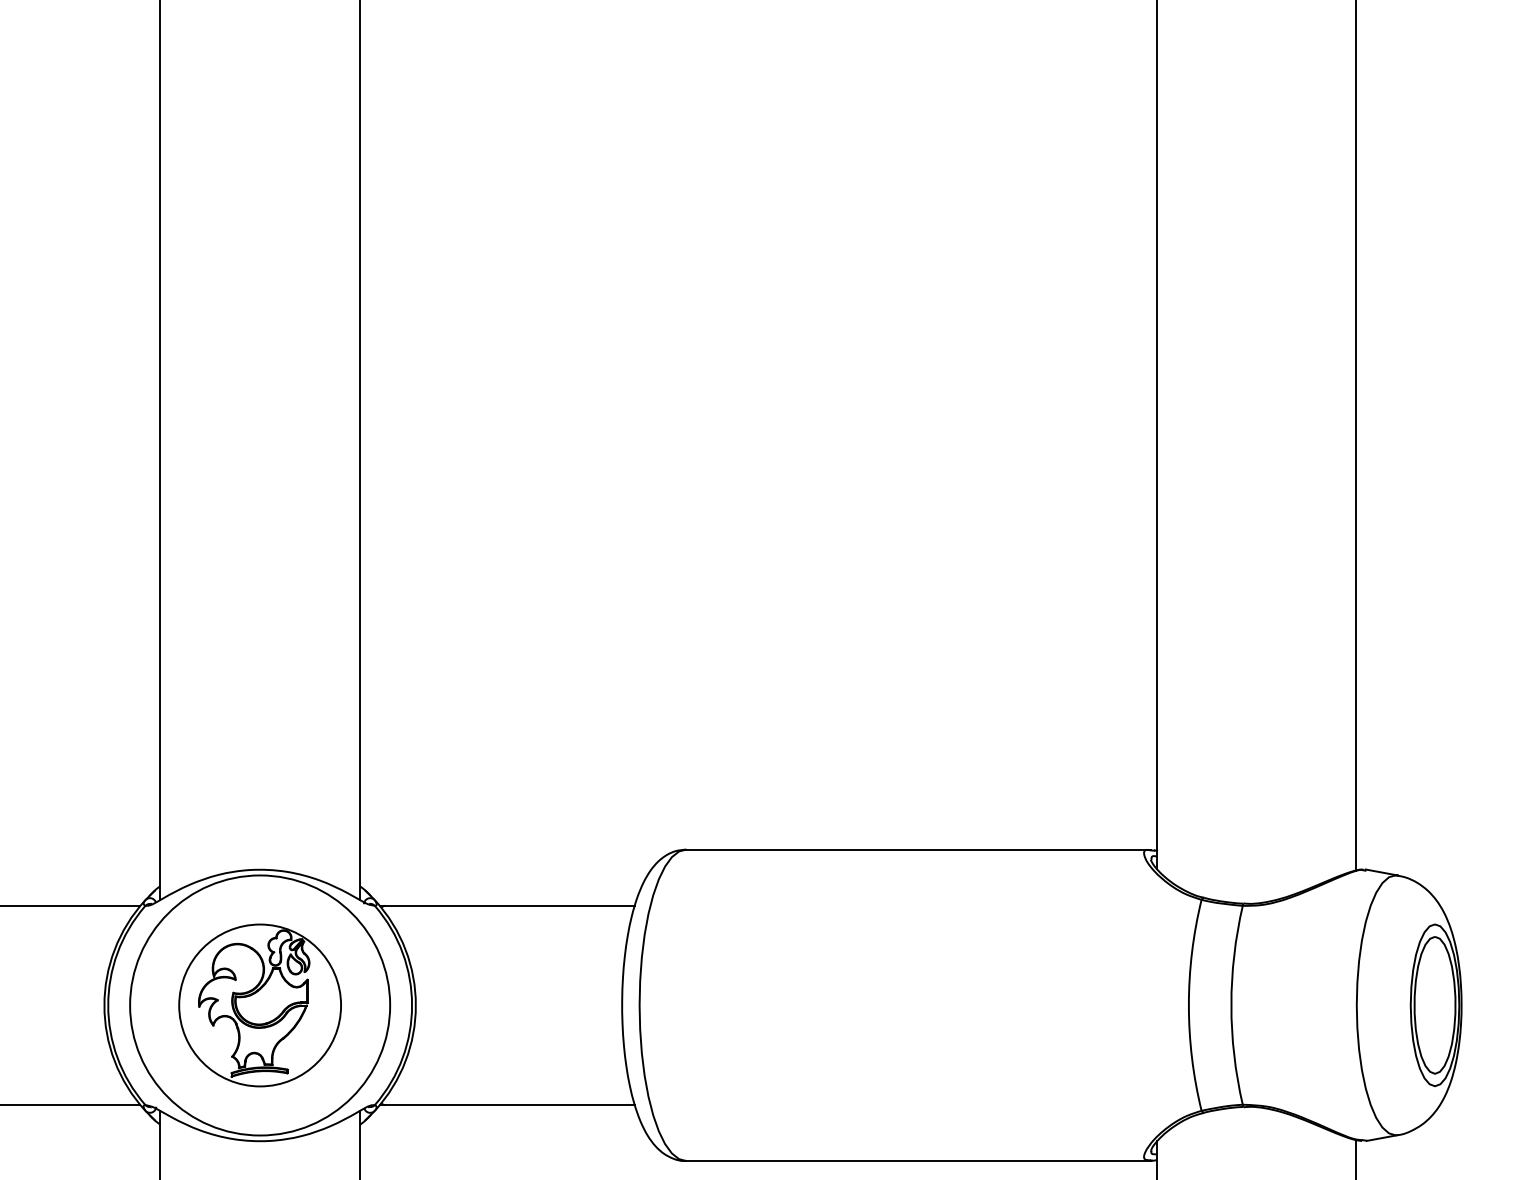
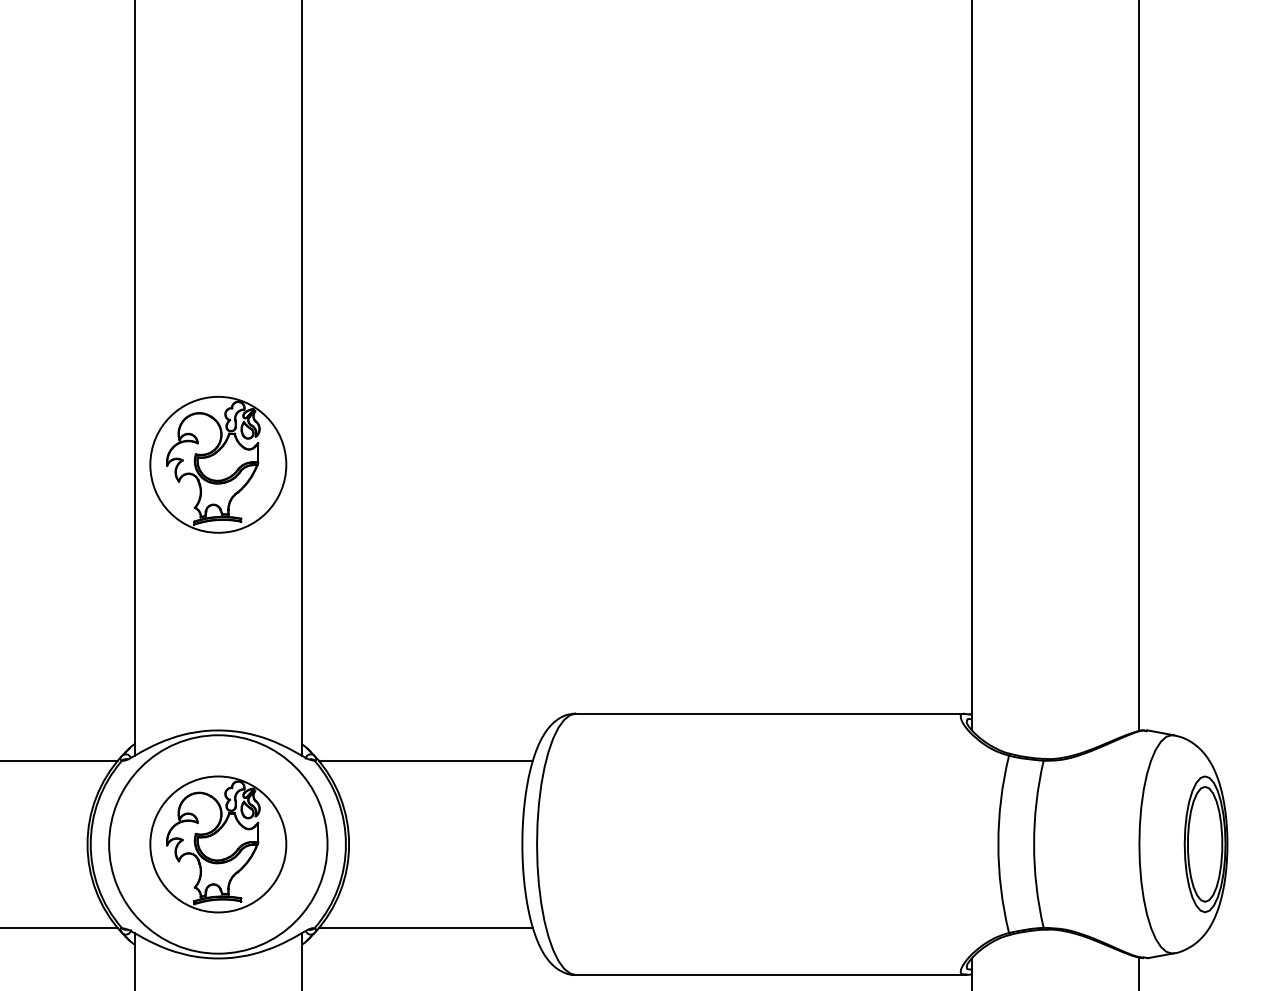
part: (259, 553) -> (217, 464), added

